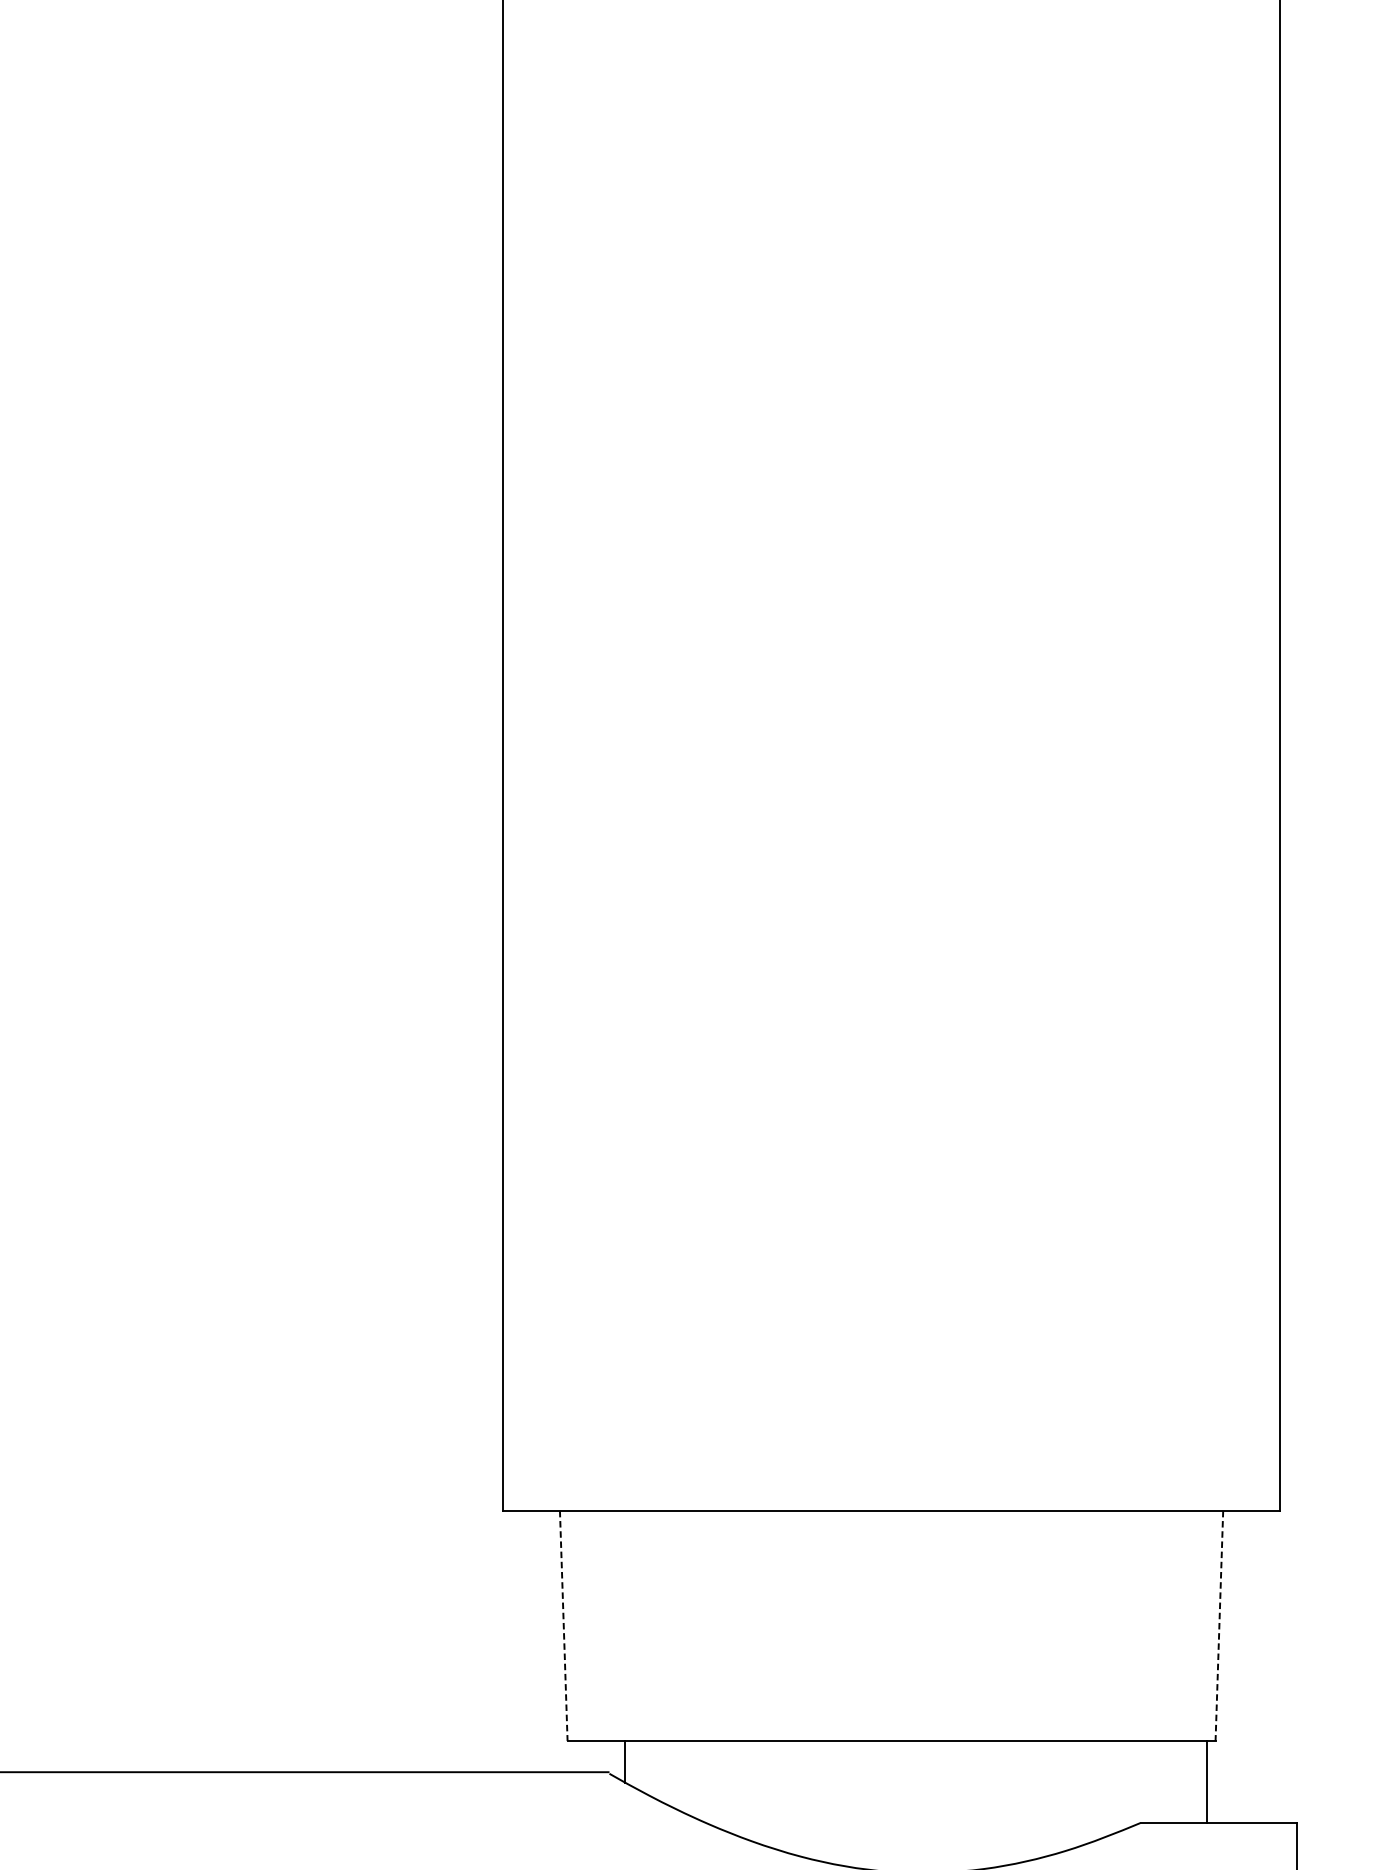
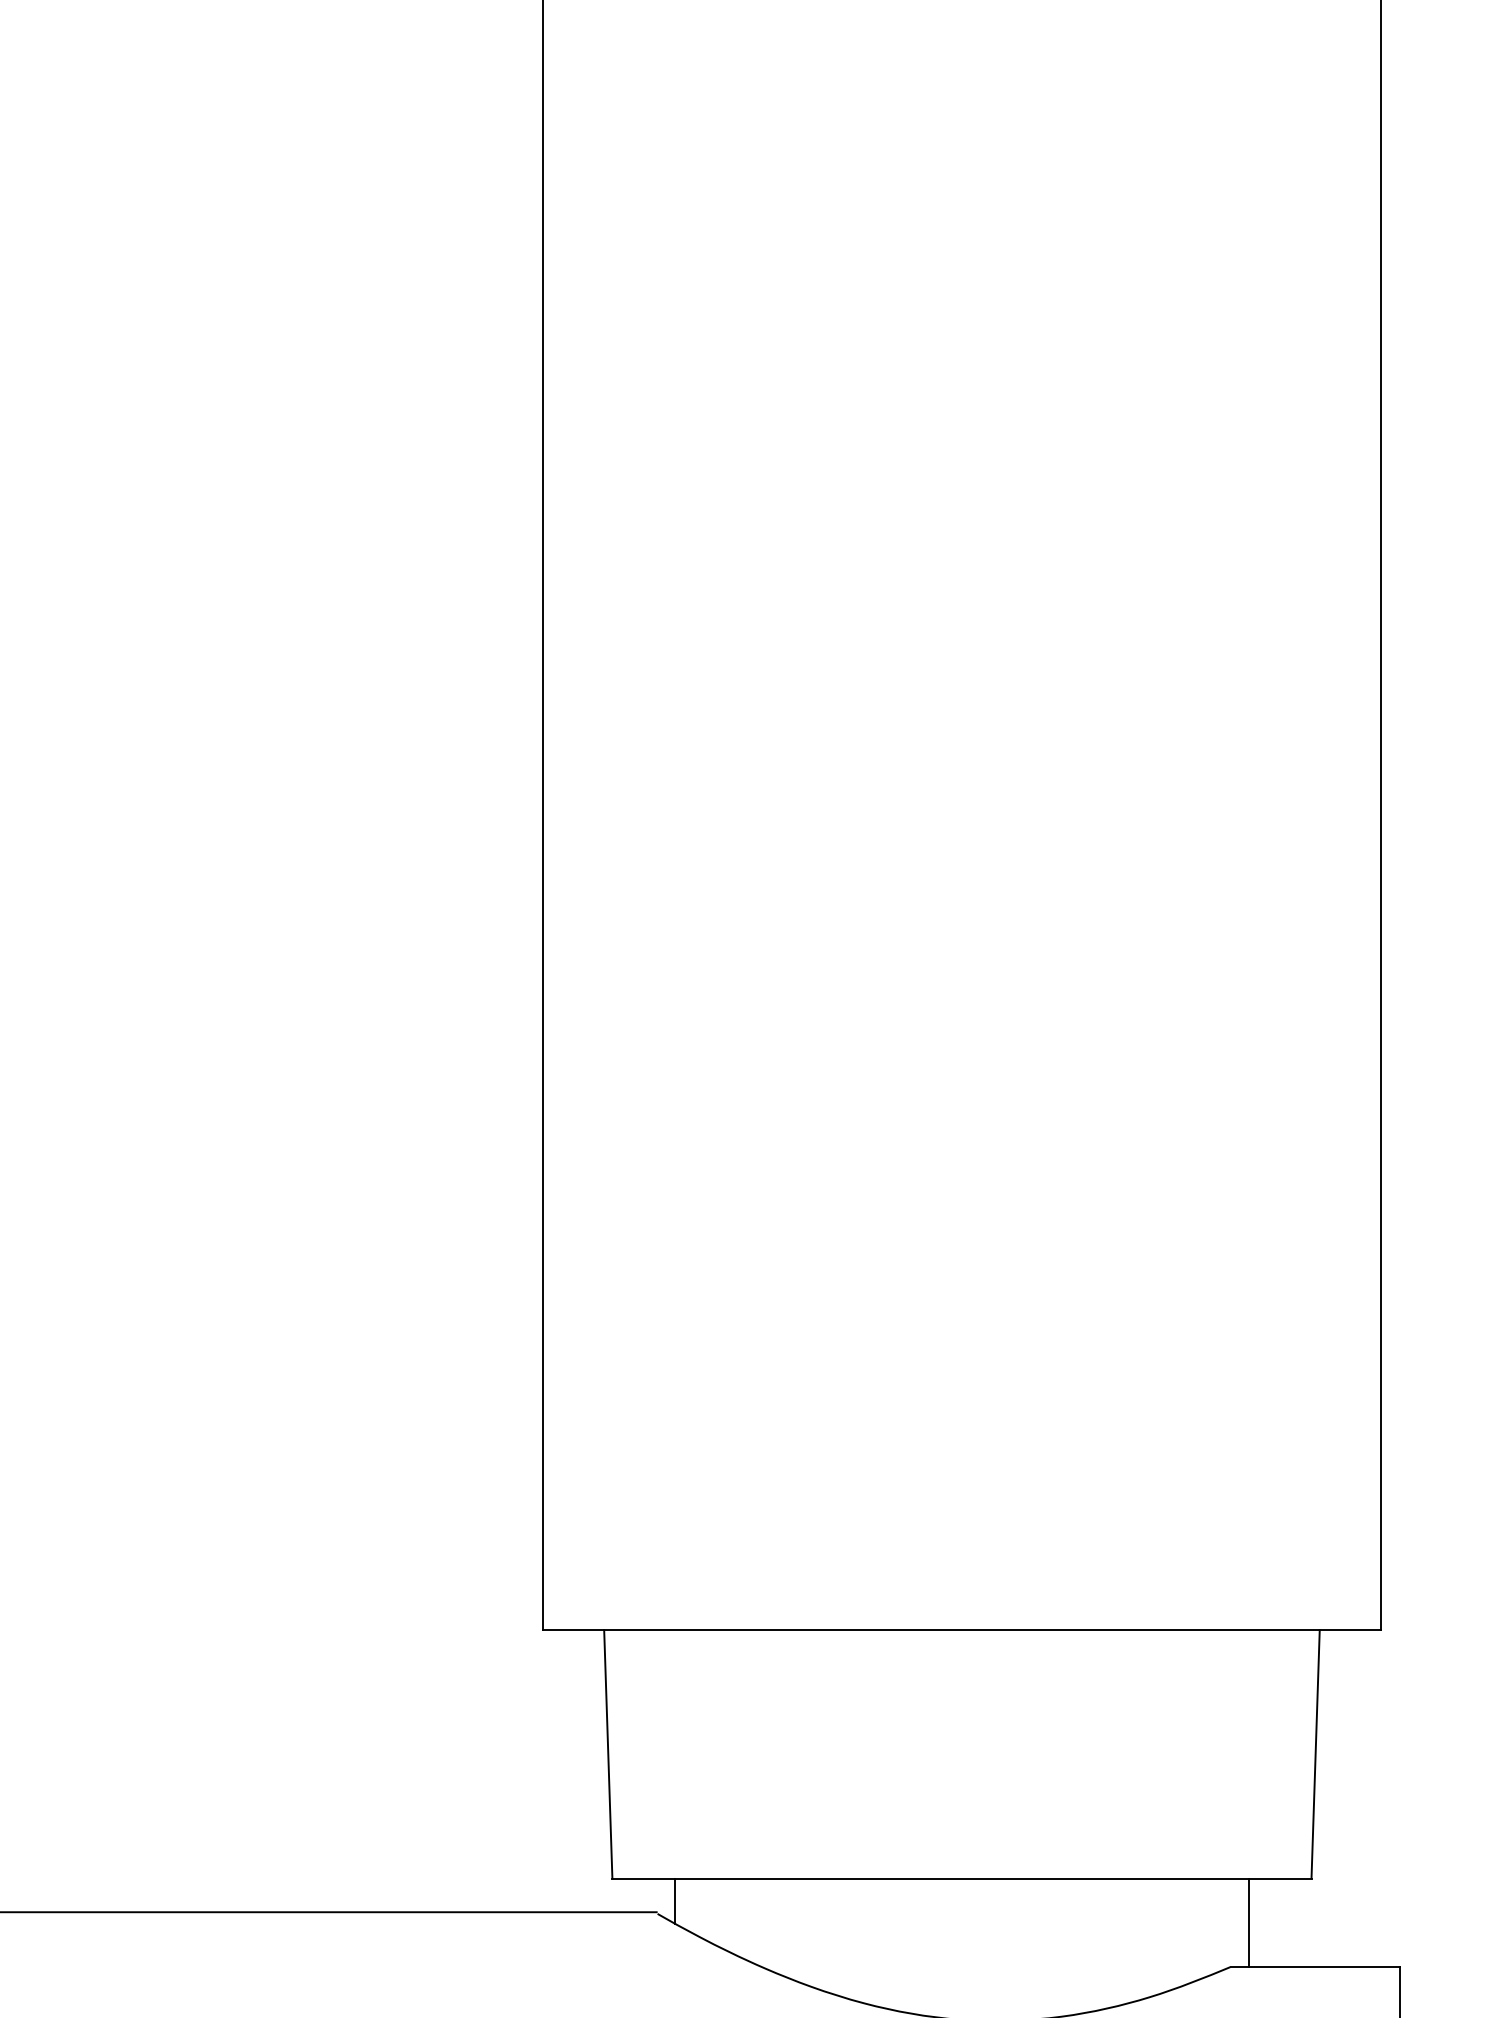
line: (563, 1626) -> (608, 1754), dashed -> solid
line: (1219, 1626) -> (1315, 1754), dashed -> solid
line: (1207, 1781) -> (1249, 1922), moved

